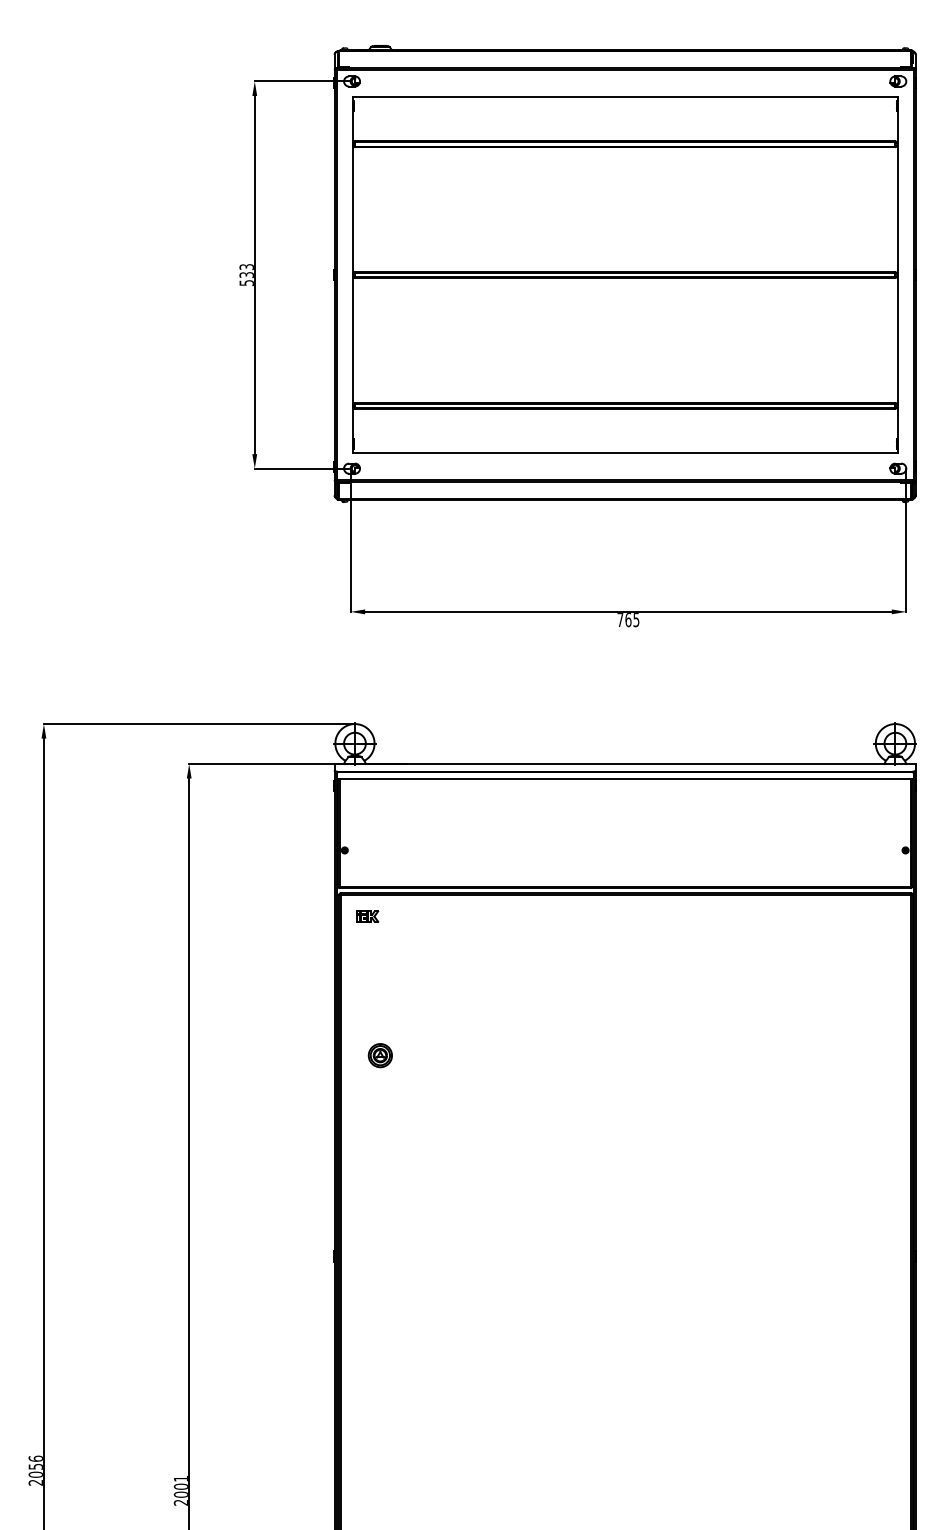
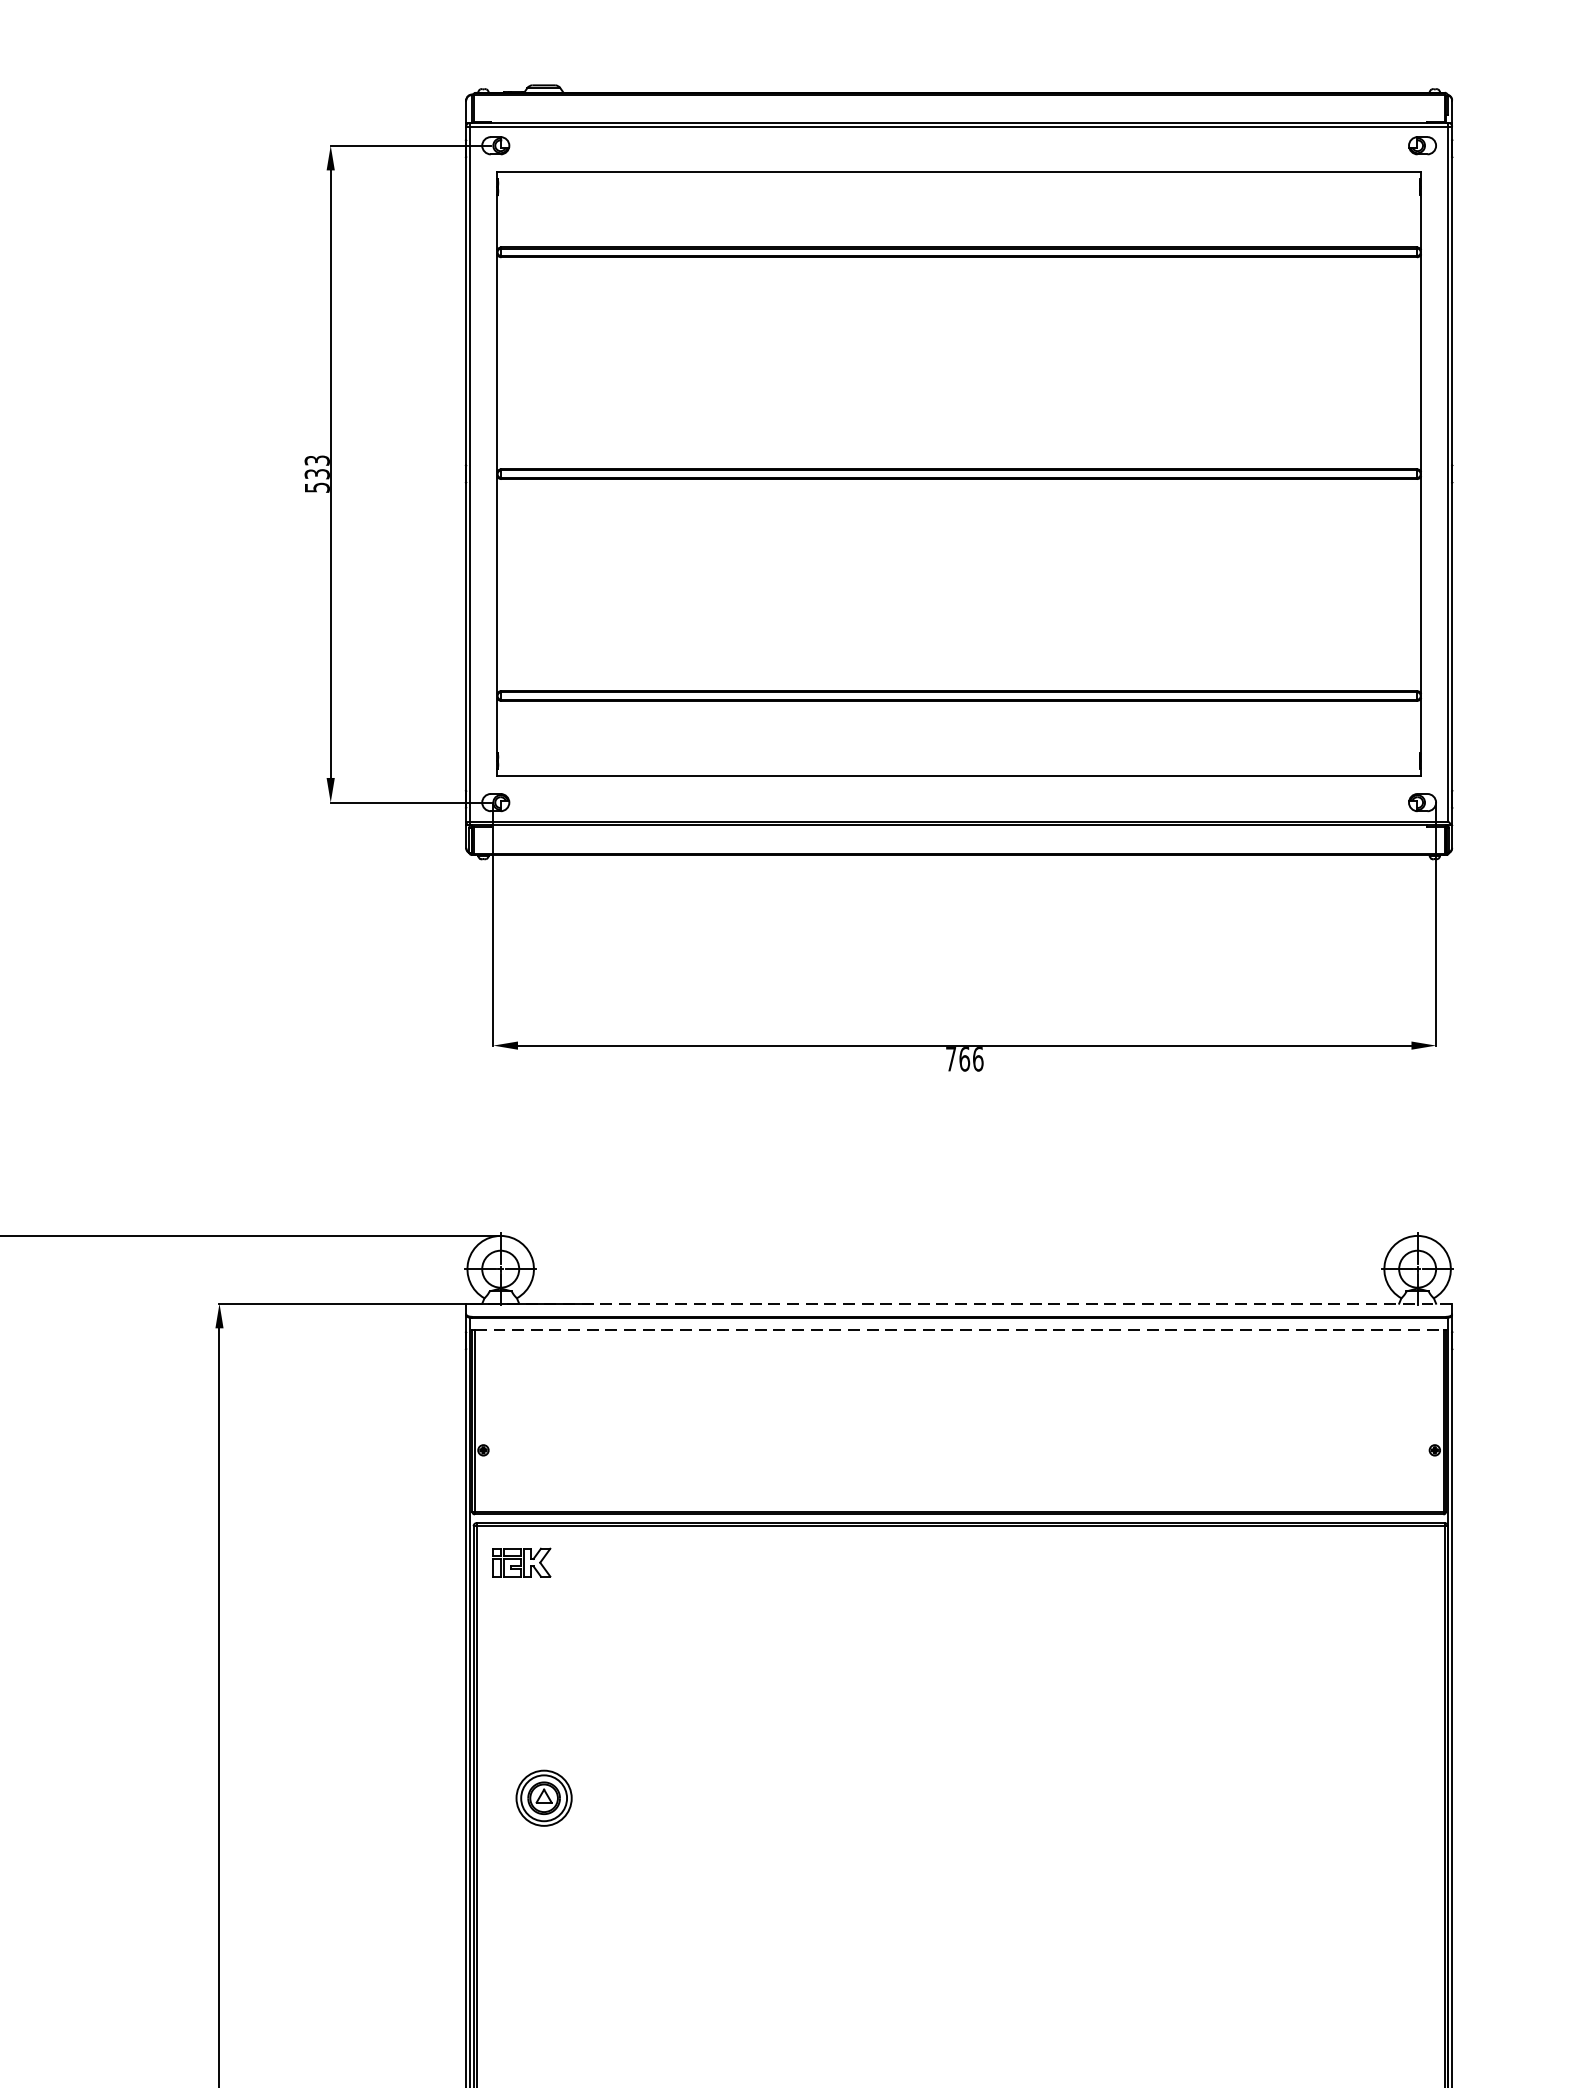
text: (636, 620) -> (978, 1060), 765 -> 766
line: (625, 764) -> (959, 1304), solid -> dashed
line: (625, 779) -> (959, 1329), solid -> dashed
part: (367, 916) -> (521, 1562), size x1.6
part: (379, 1055) -> (542, 1798), size x1.4

